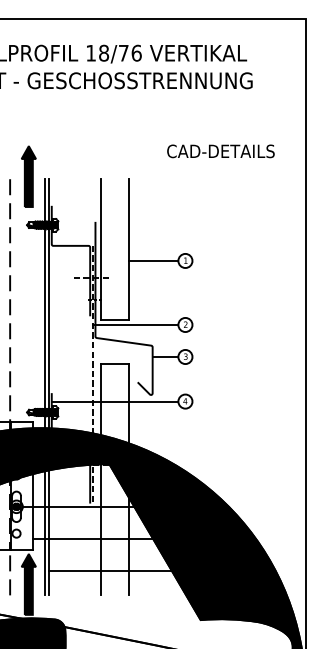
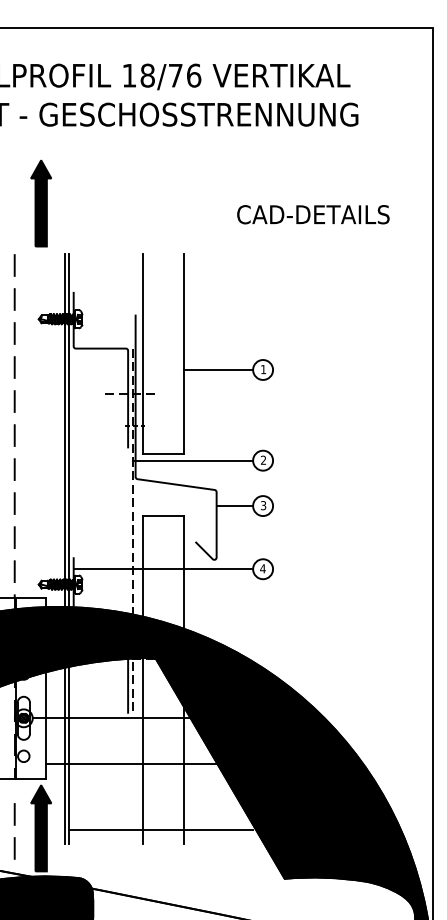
part: (28, 176) -> (40, 203), moved
line: (9, 571) -> (14, 825), moved
line: (113, 571) -> (161, 830), moved

